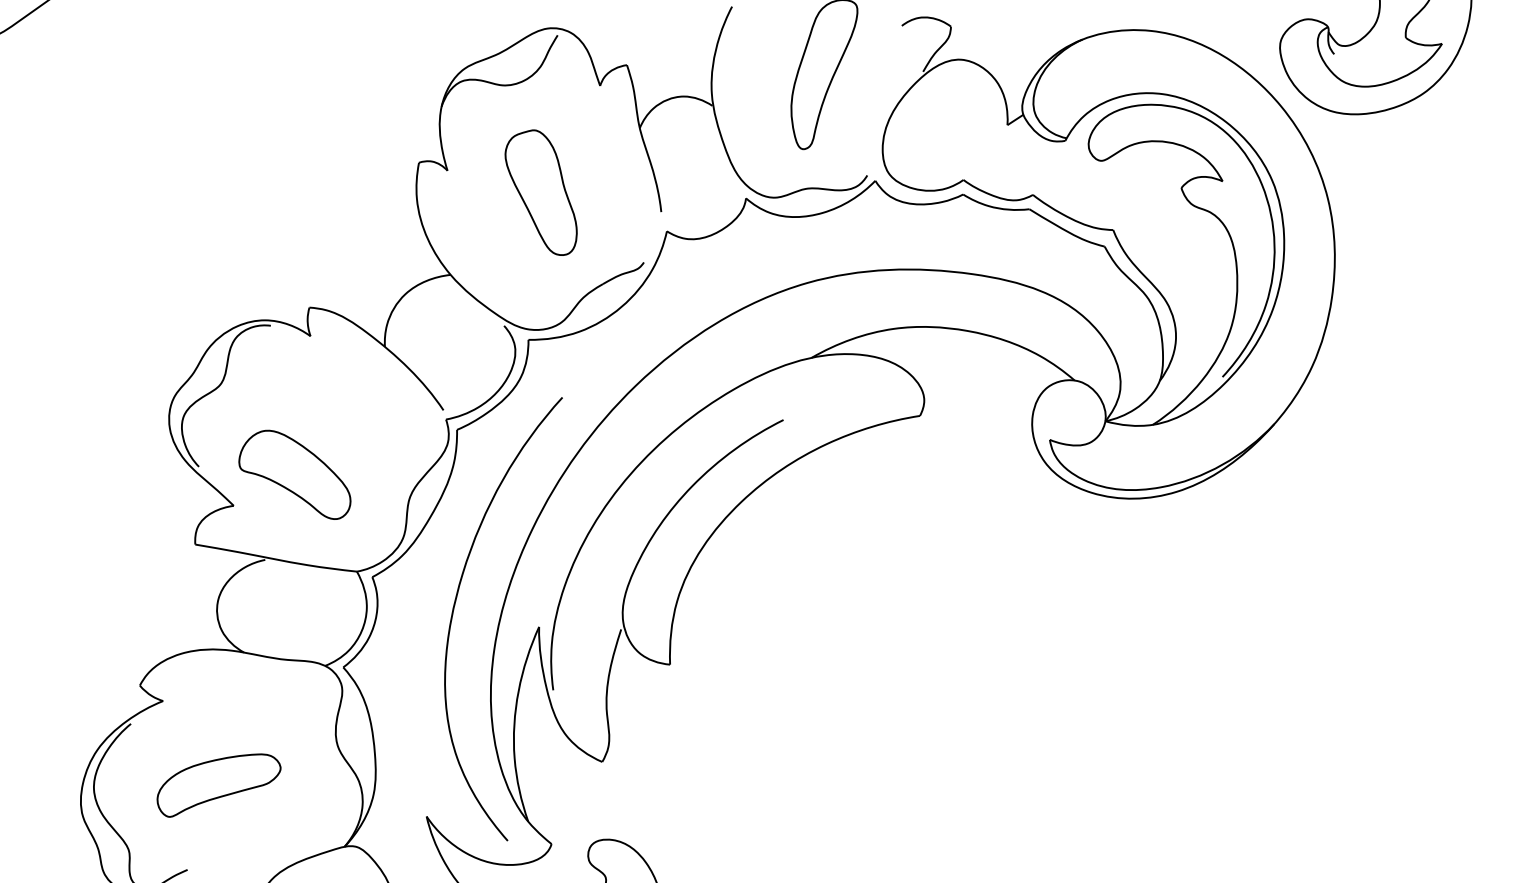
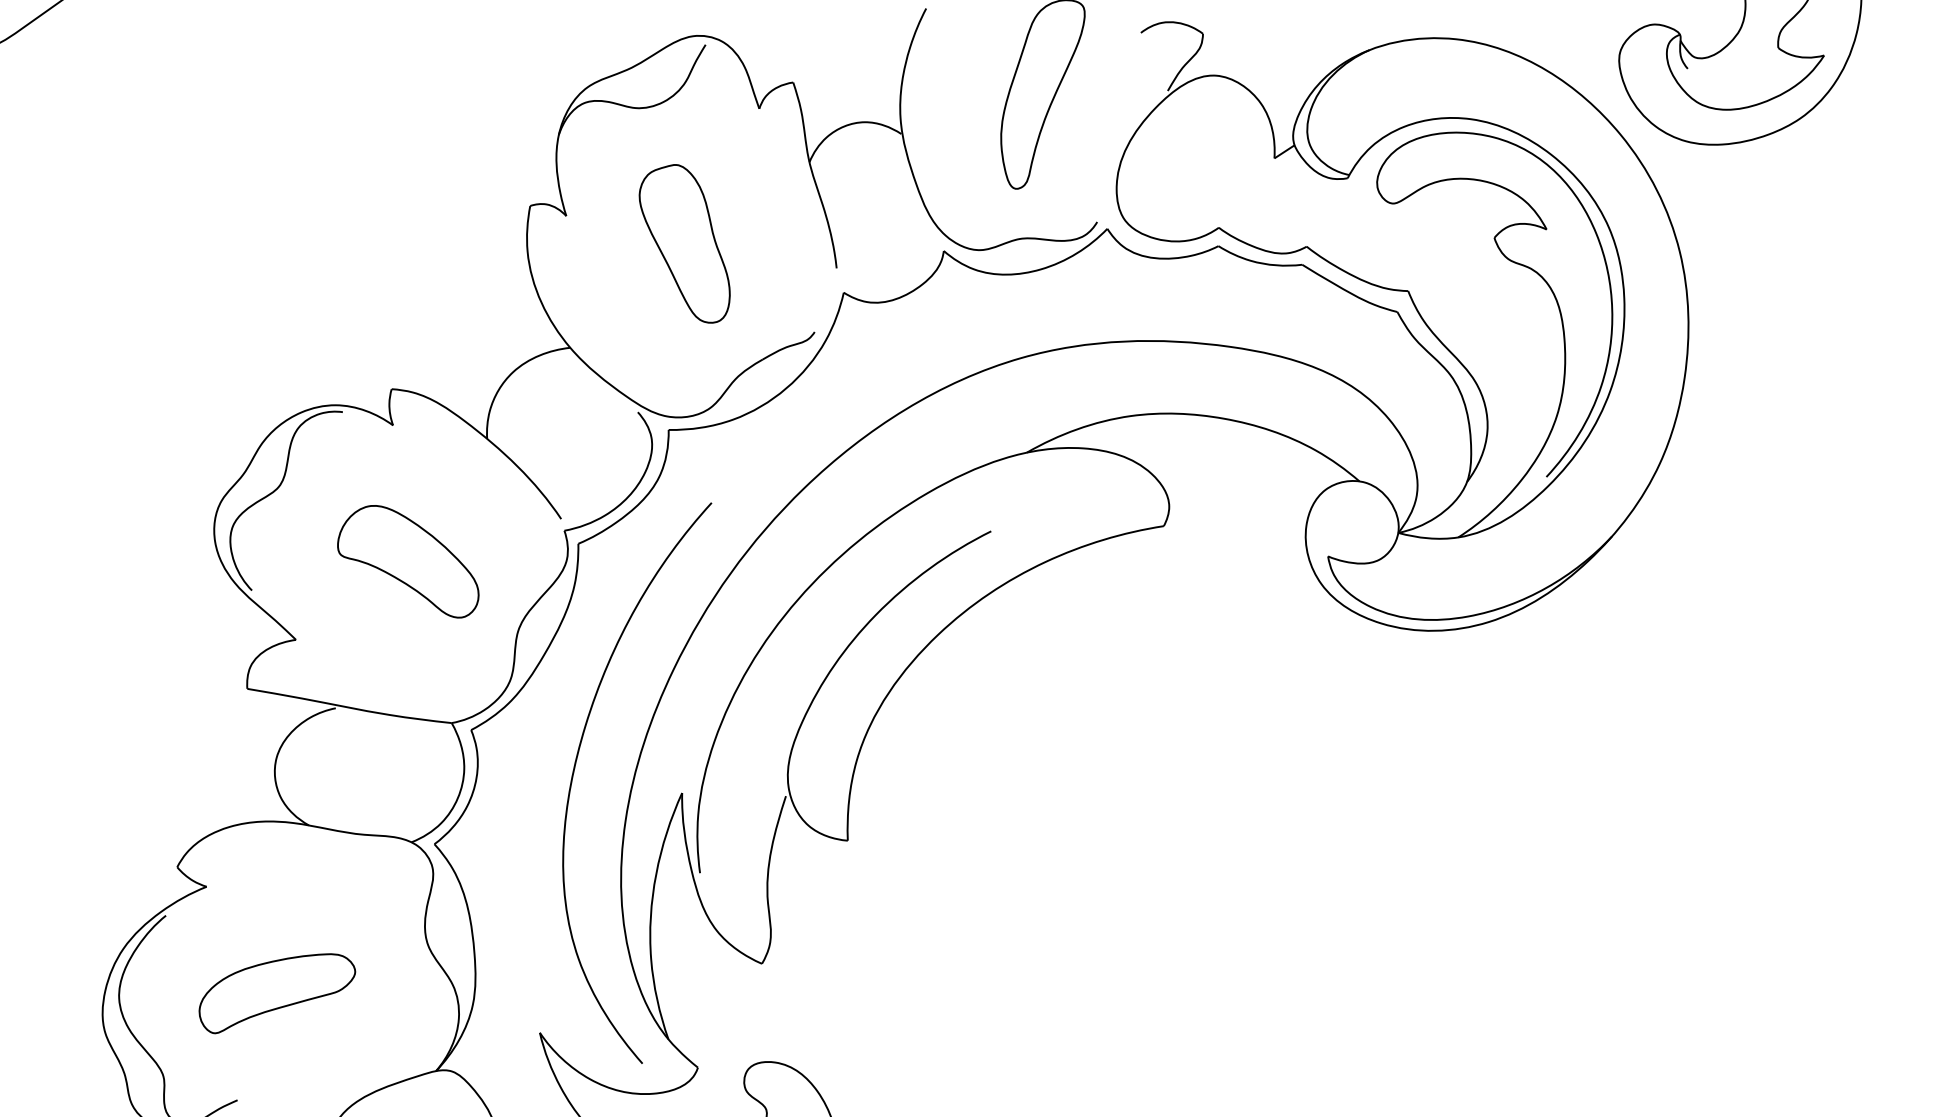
part: (295, 474) -> (408, 561), moved

